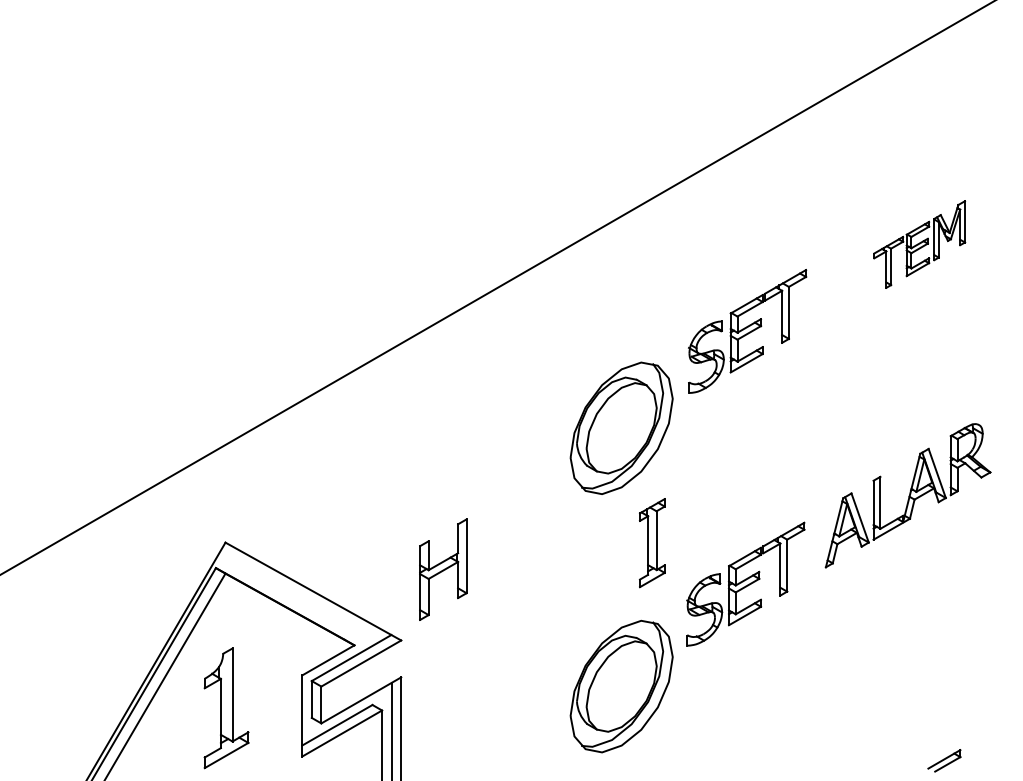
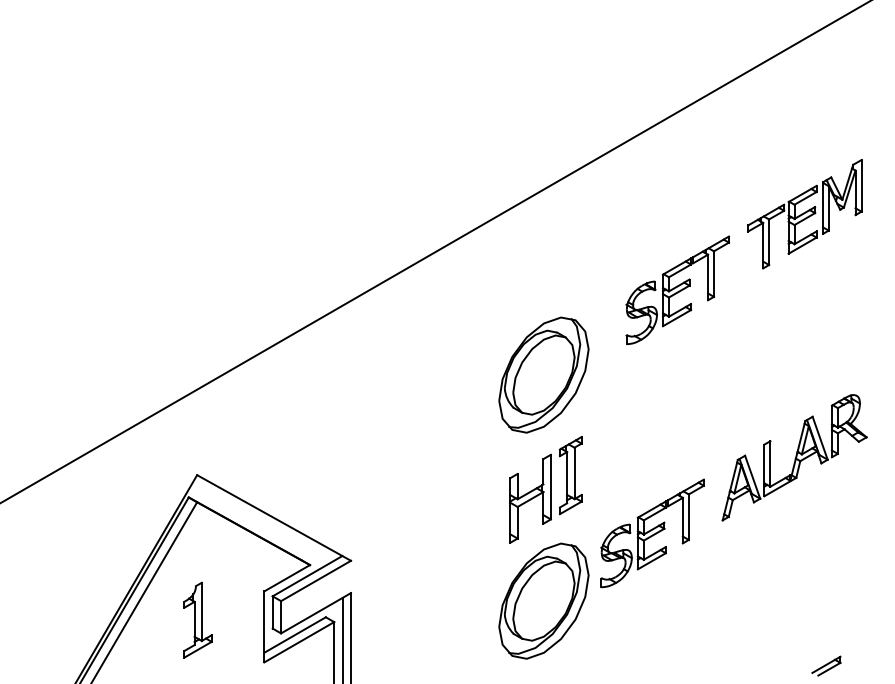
part: (919, 244) -> (804, 214), size x1.43
part: (747, 331) -> (677, 290), moved
part: (907, 495) -> (794, 457), moved
part: (443, 569) -> (530, 498), moved
part: (745, 583) -> (652, 532), moved
part: (226, 708) -> (198, 620), size x0.71

